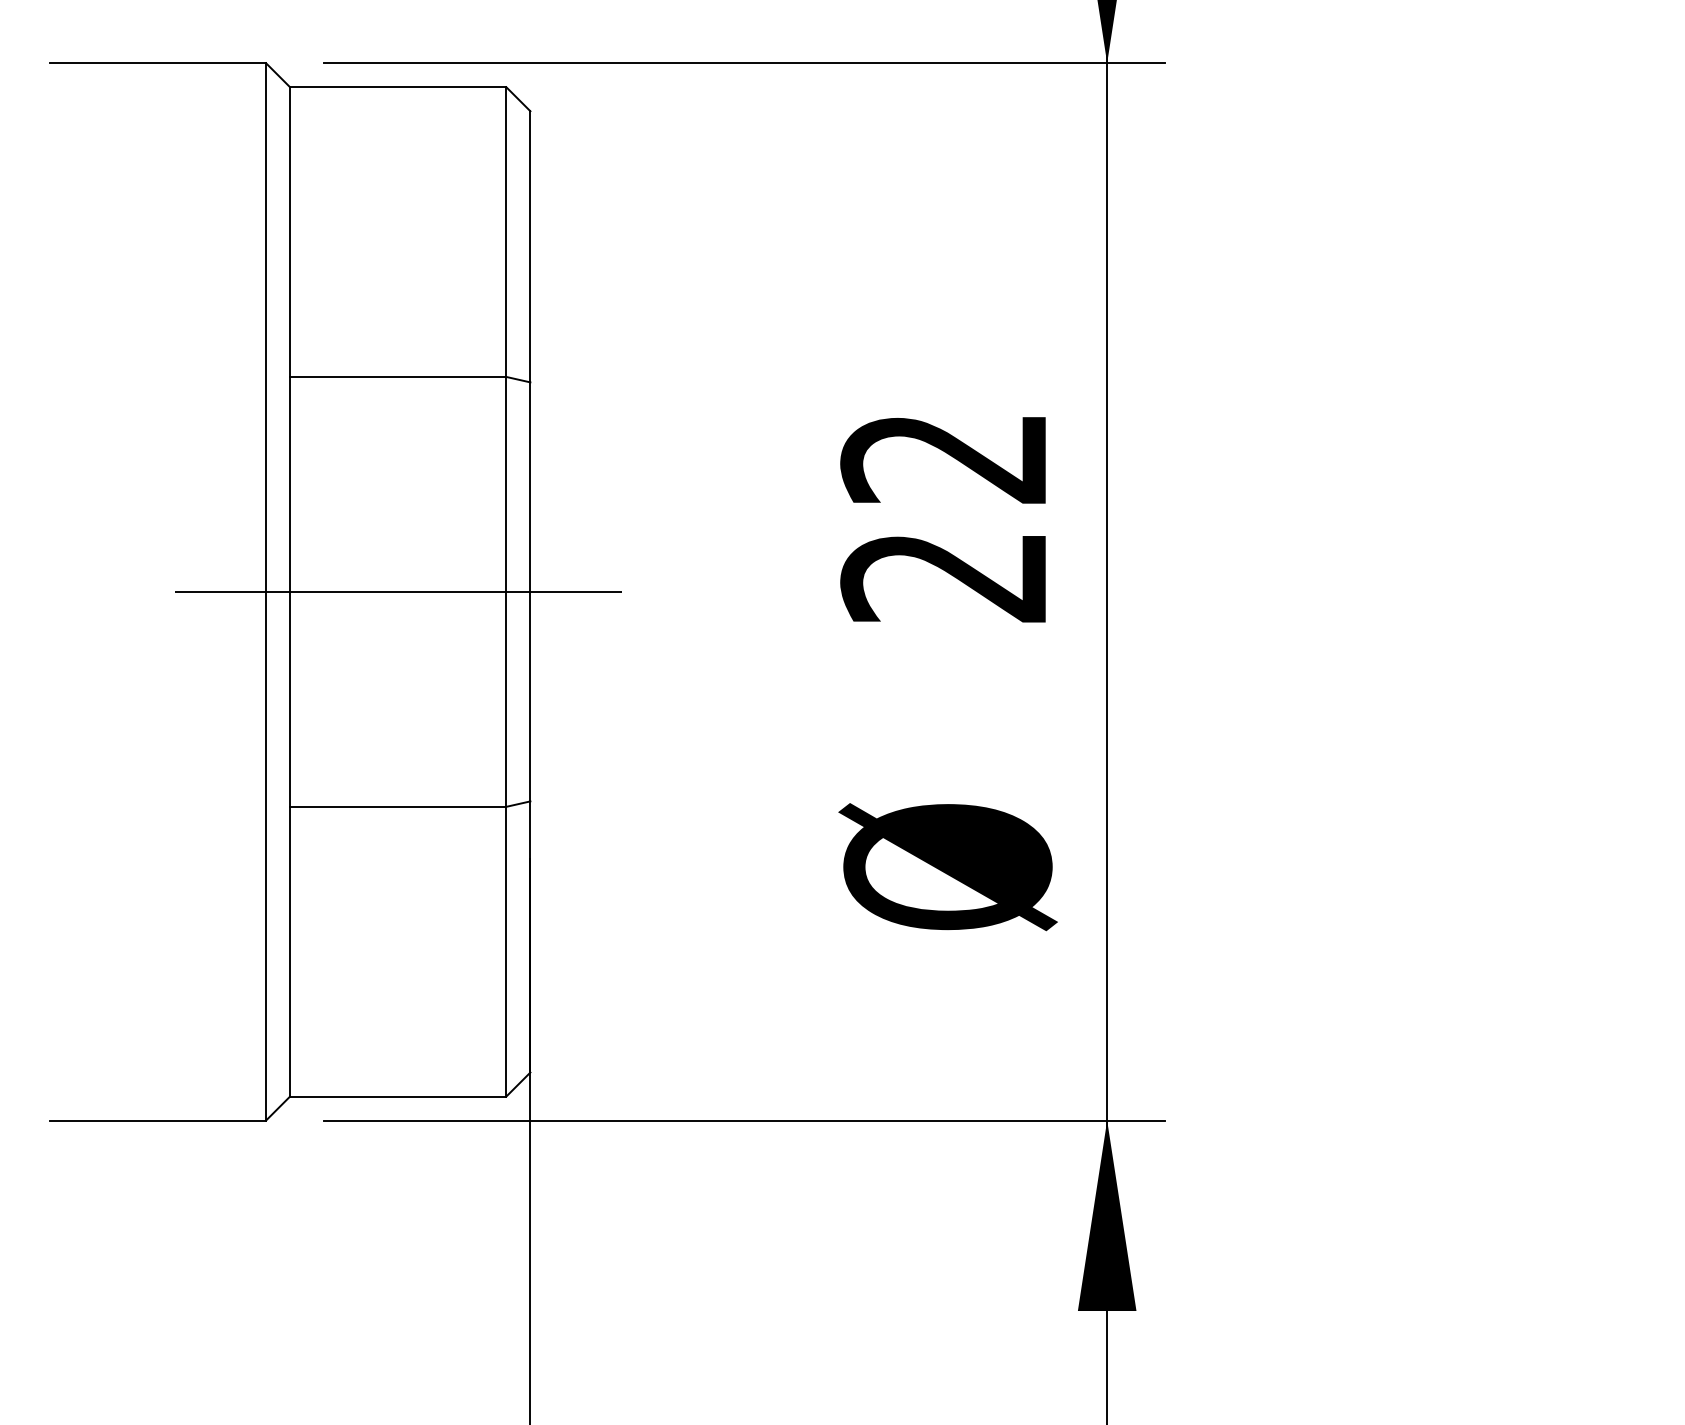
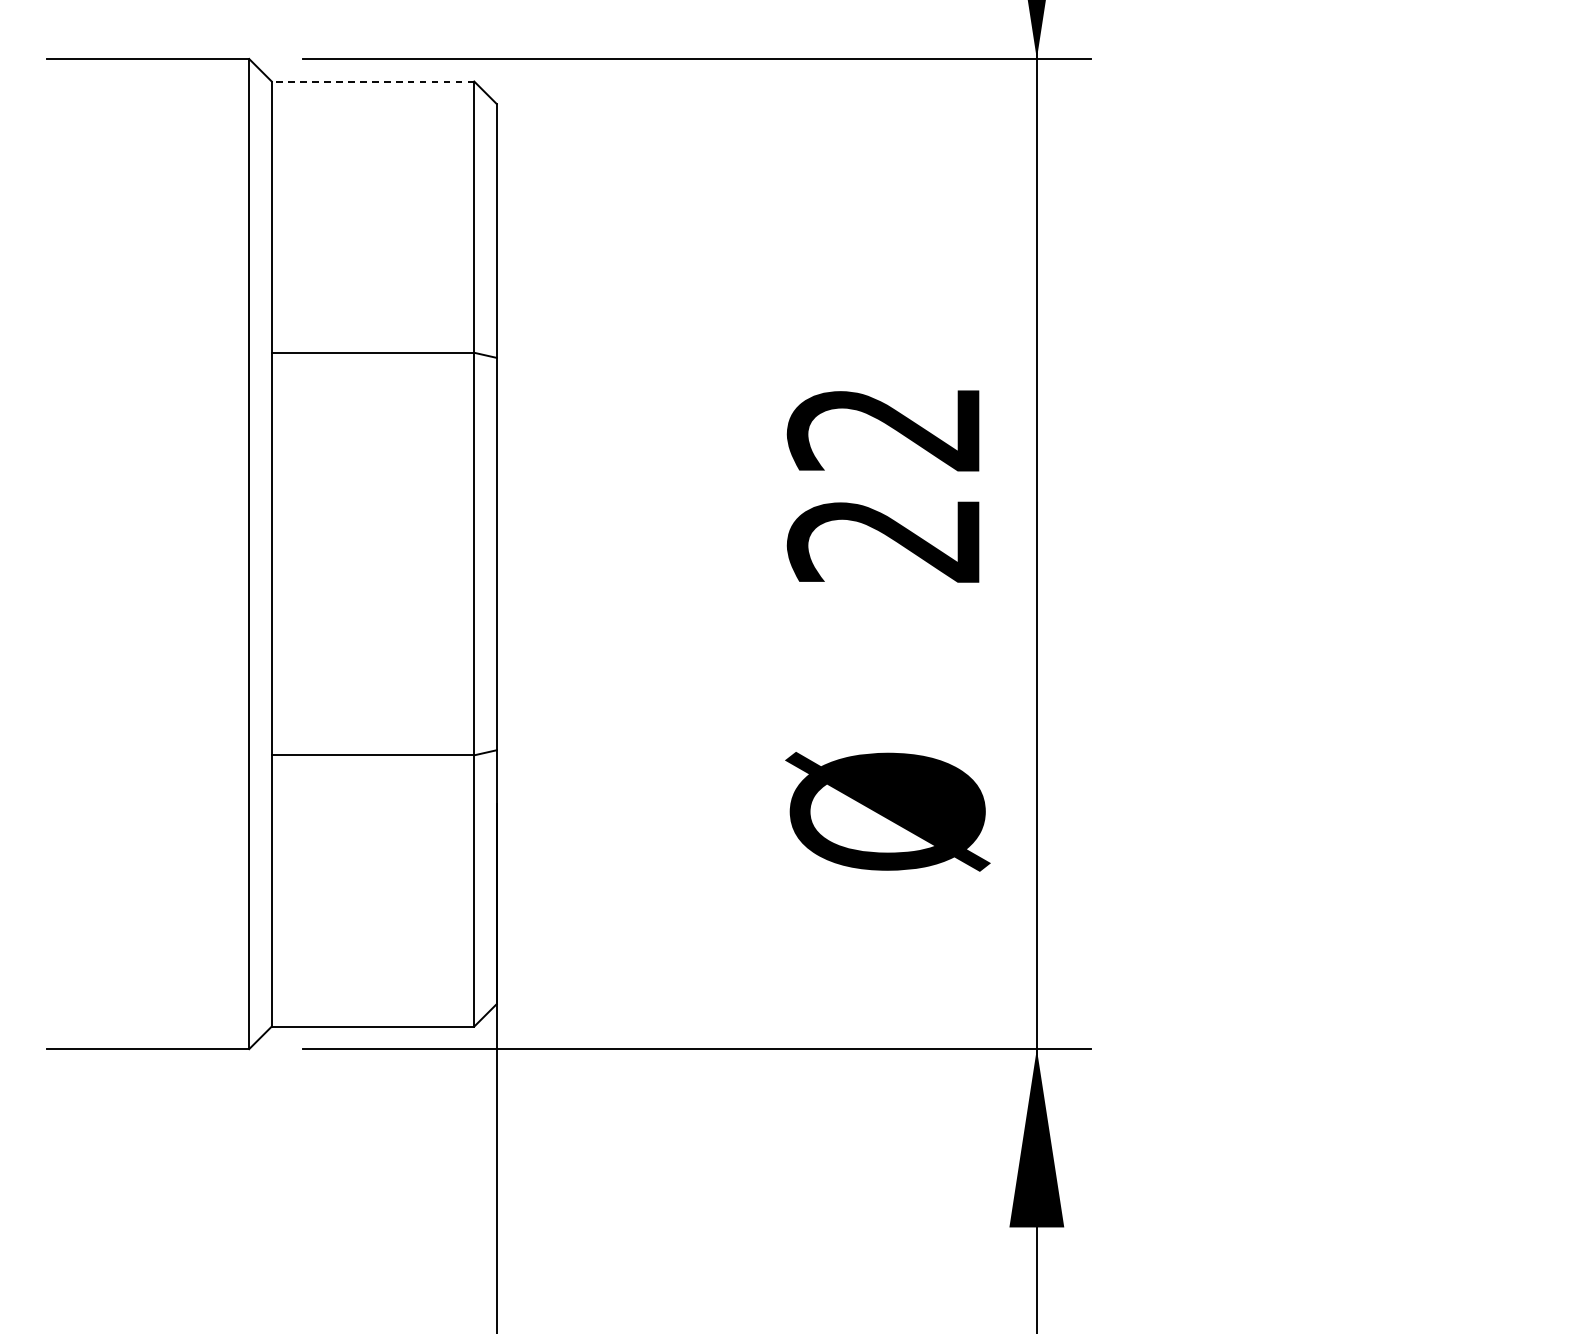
line: (397, 87) -> (372, 81), solid -> dashed
line: (397, 591) -> (372, 553), removed

